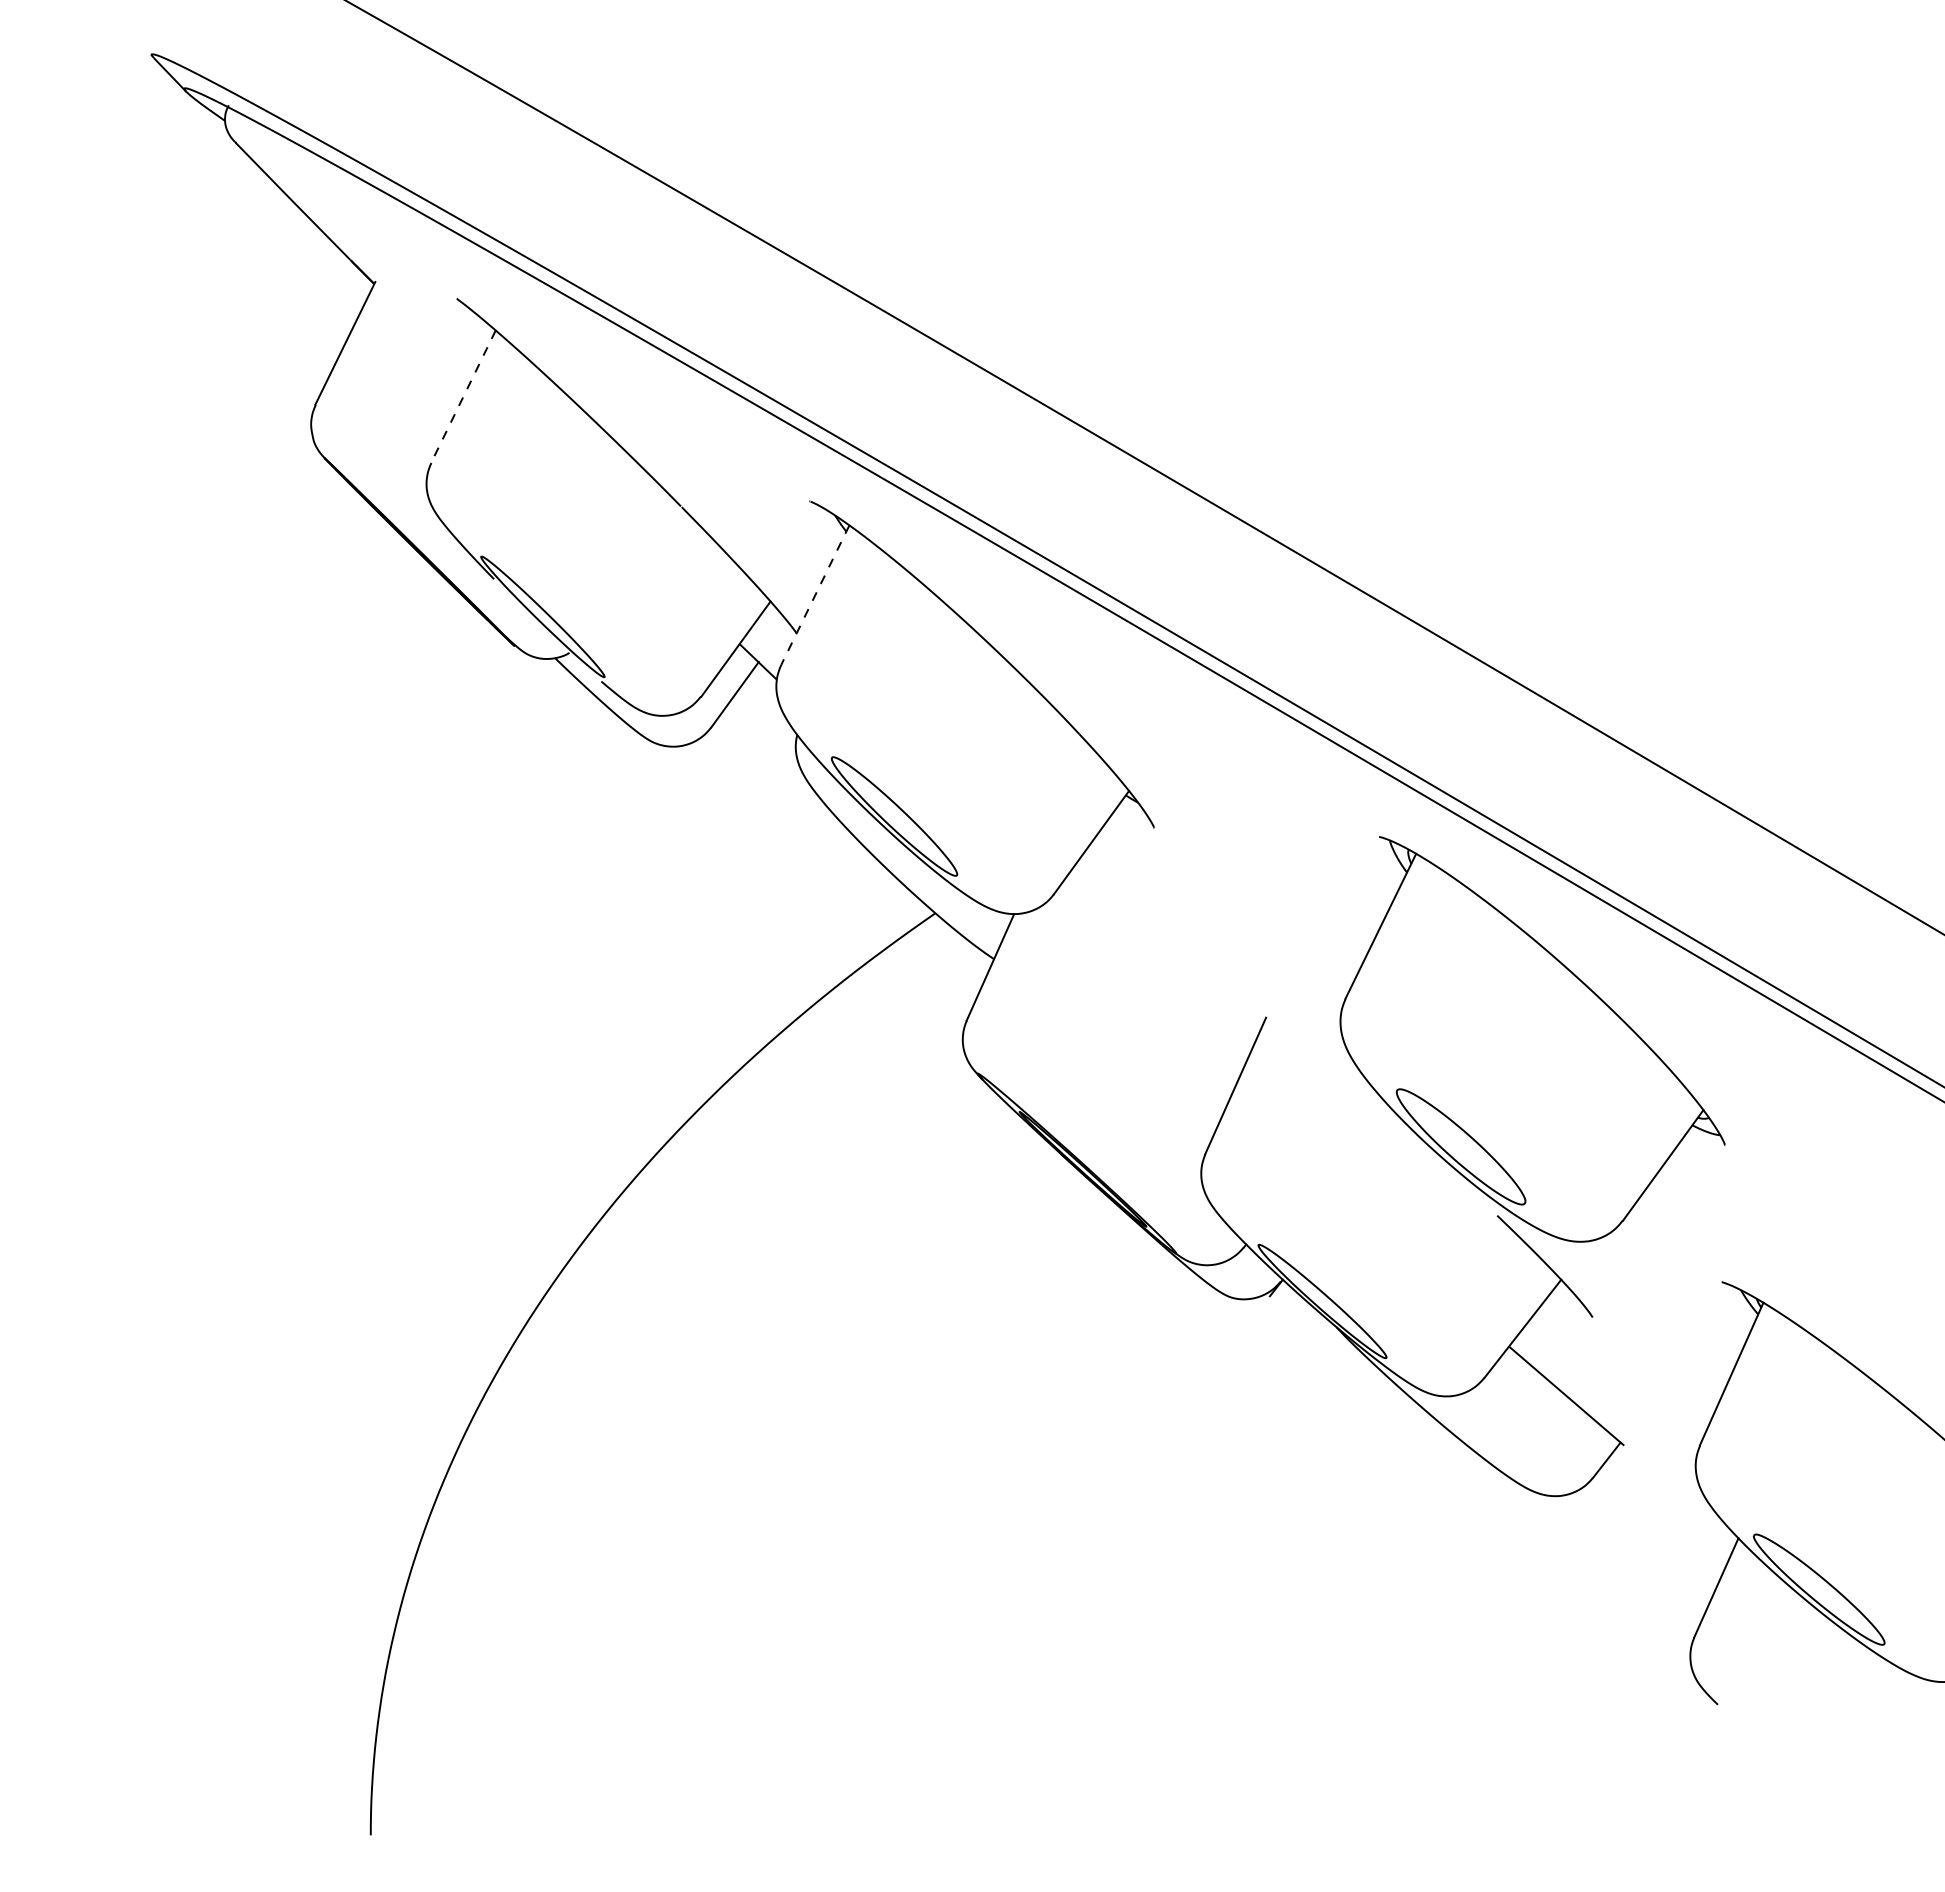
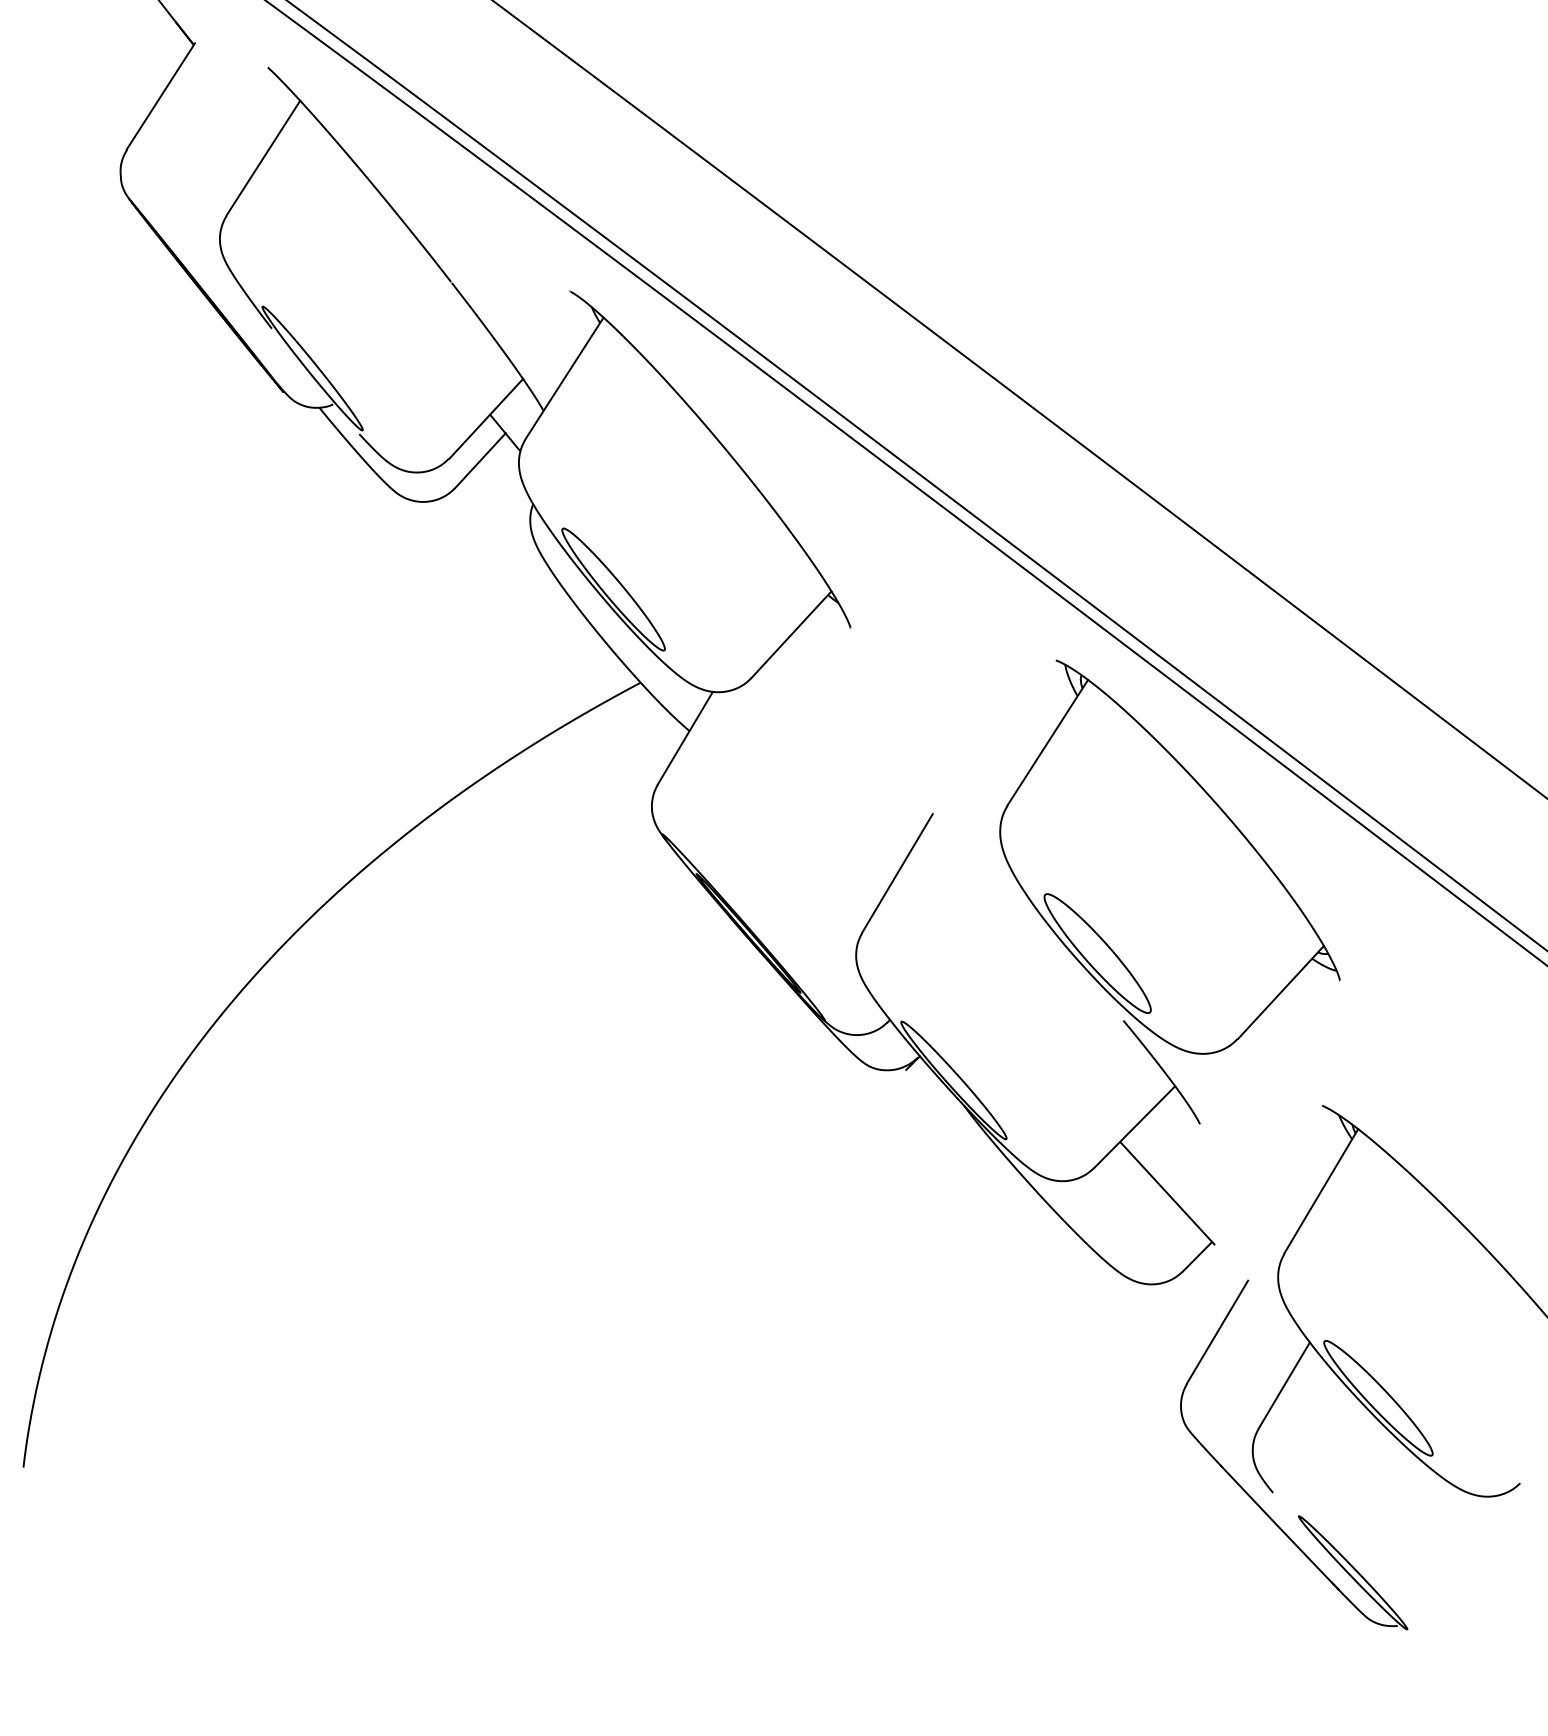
line: (463, 396) -> (263, 157), dashed -> solid
line: (815, 595) -> (564, 378), dashed -> solid
part: (1748, 1725) -> (1298, 1515), added

